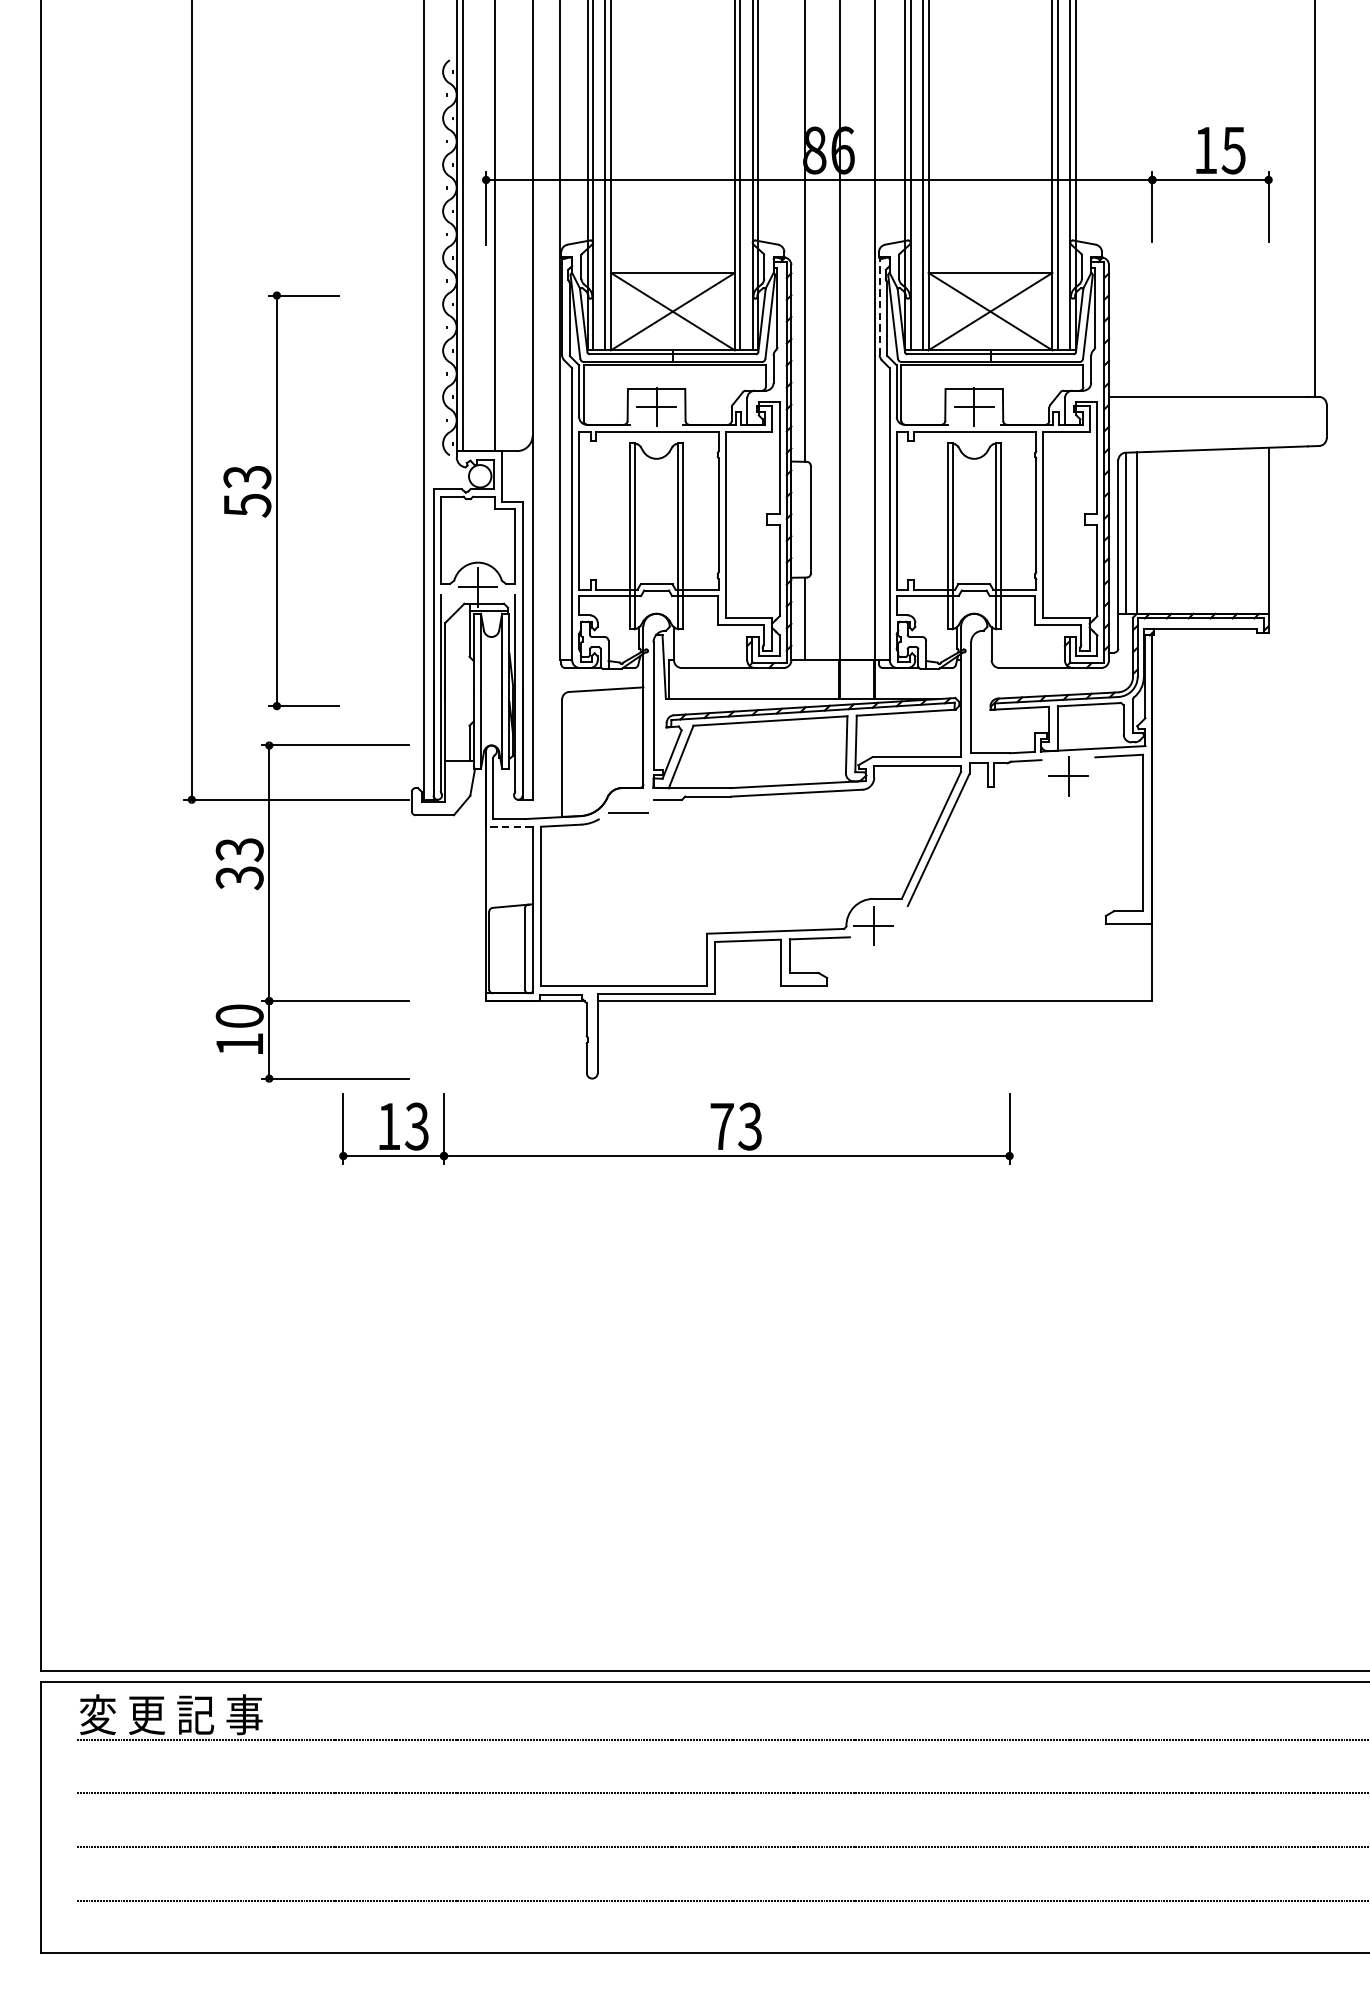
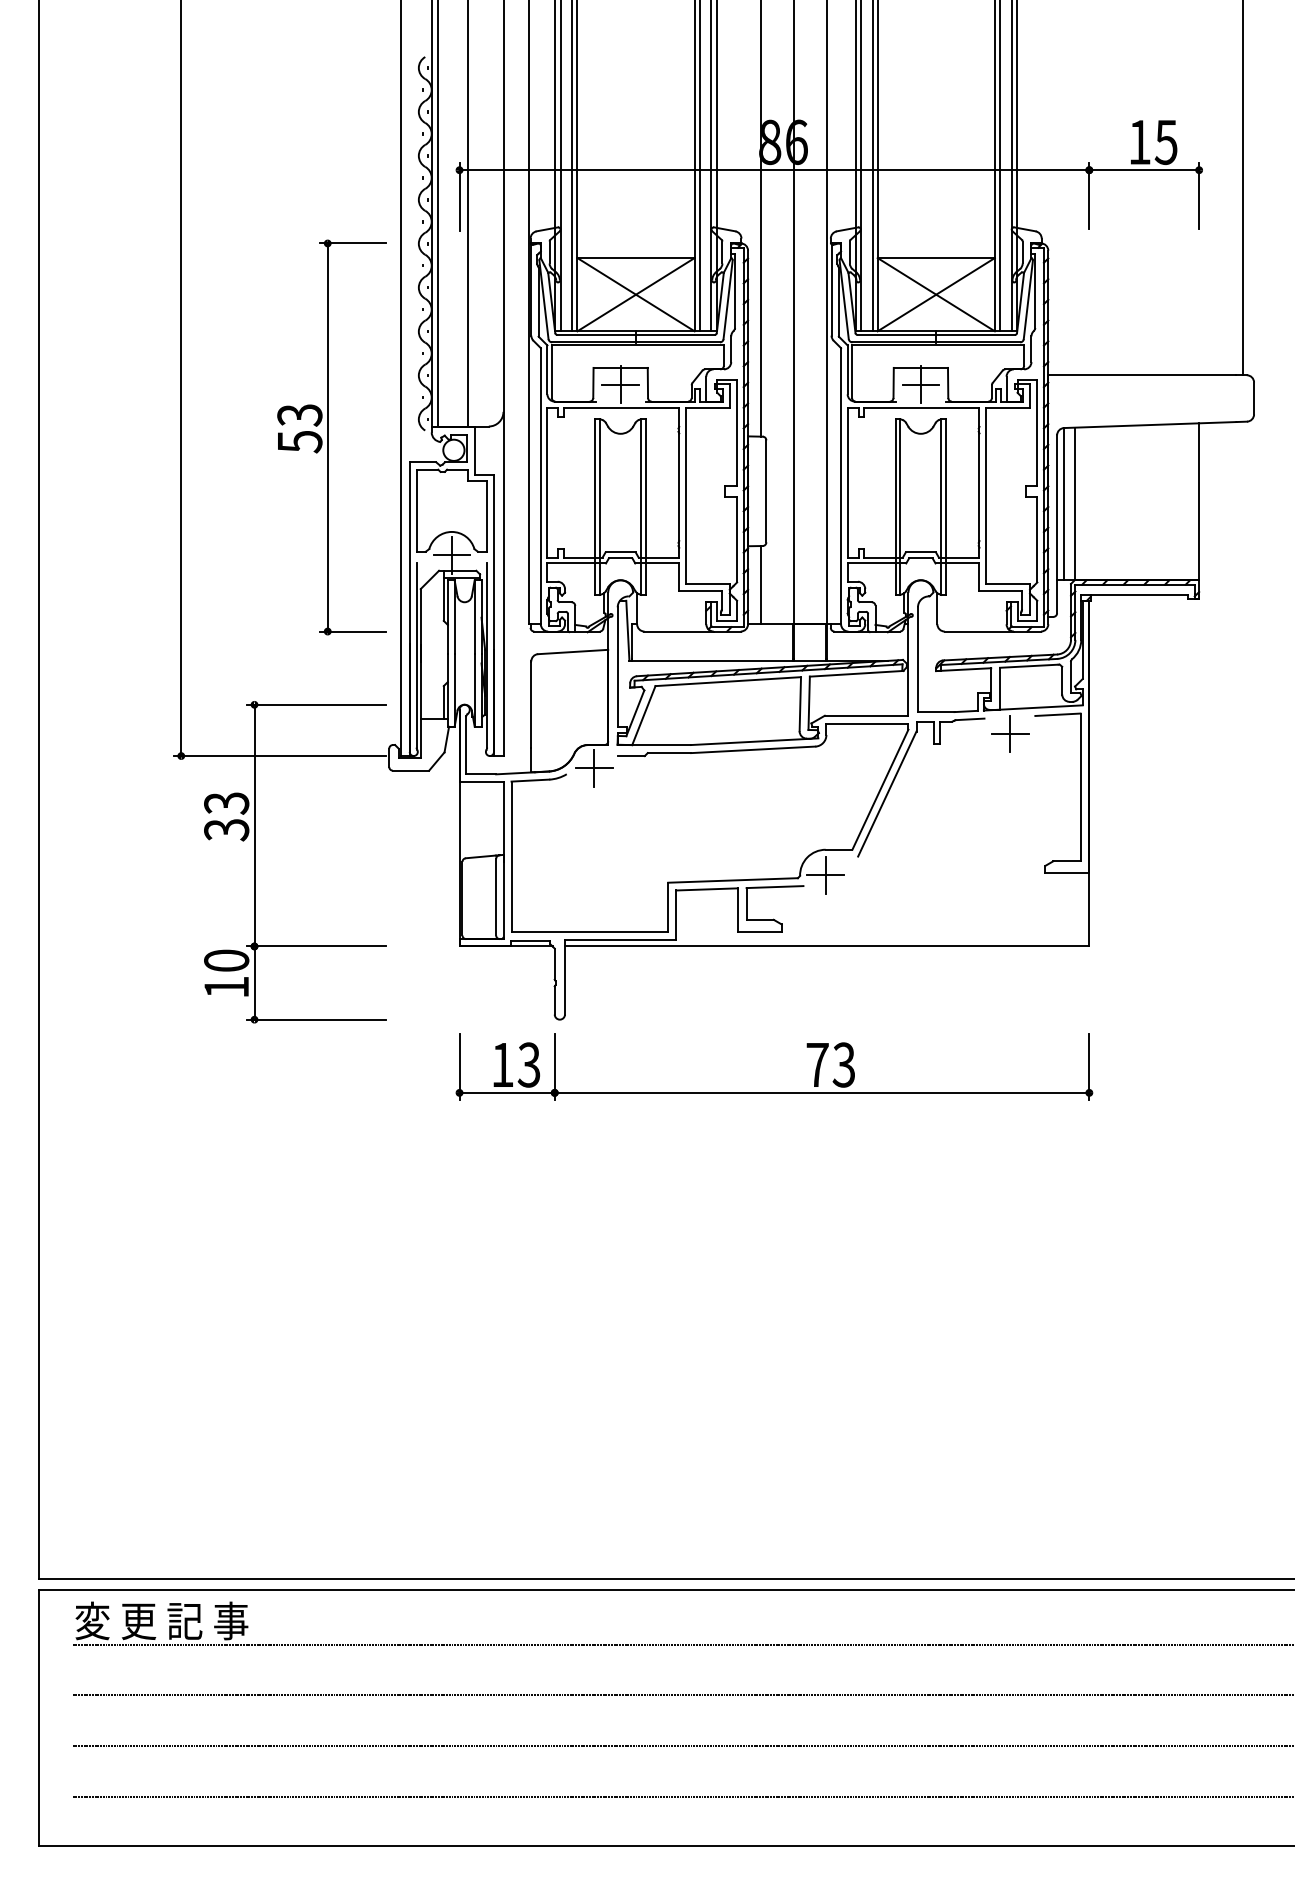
line: (879, 306) -> (831, 289), dashed -> solid
part: (280, 500) -> (331, 437), moved
line: (628, 812) -> (594, 768), added
line: (509, 826) -> (481, 781), dashed -> solid
part: (676, 1155) -> (774, 1092), moved

